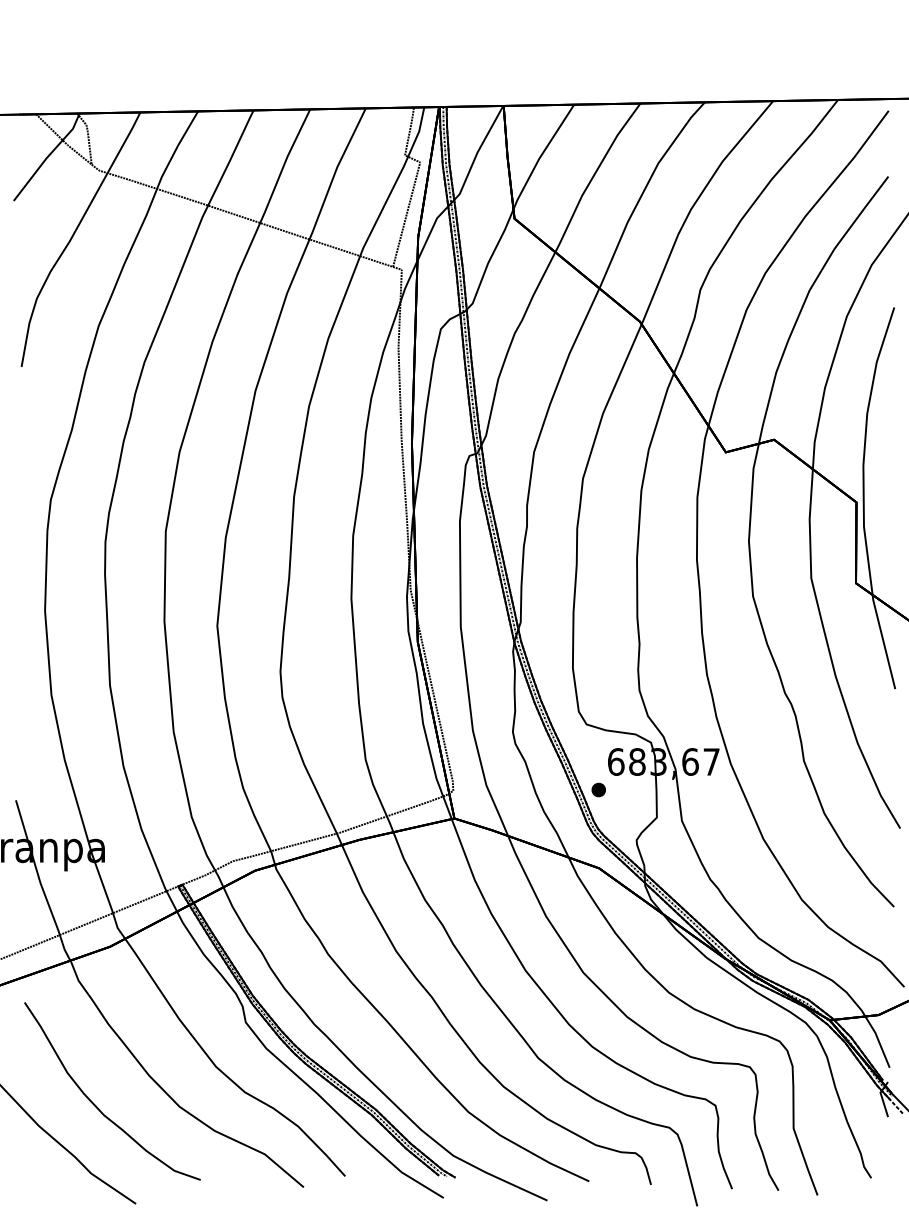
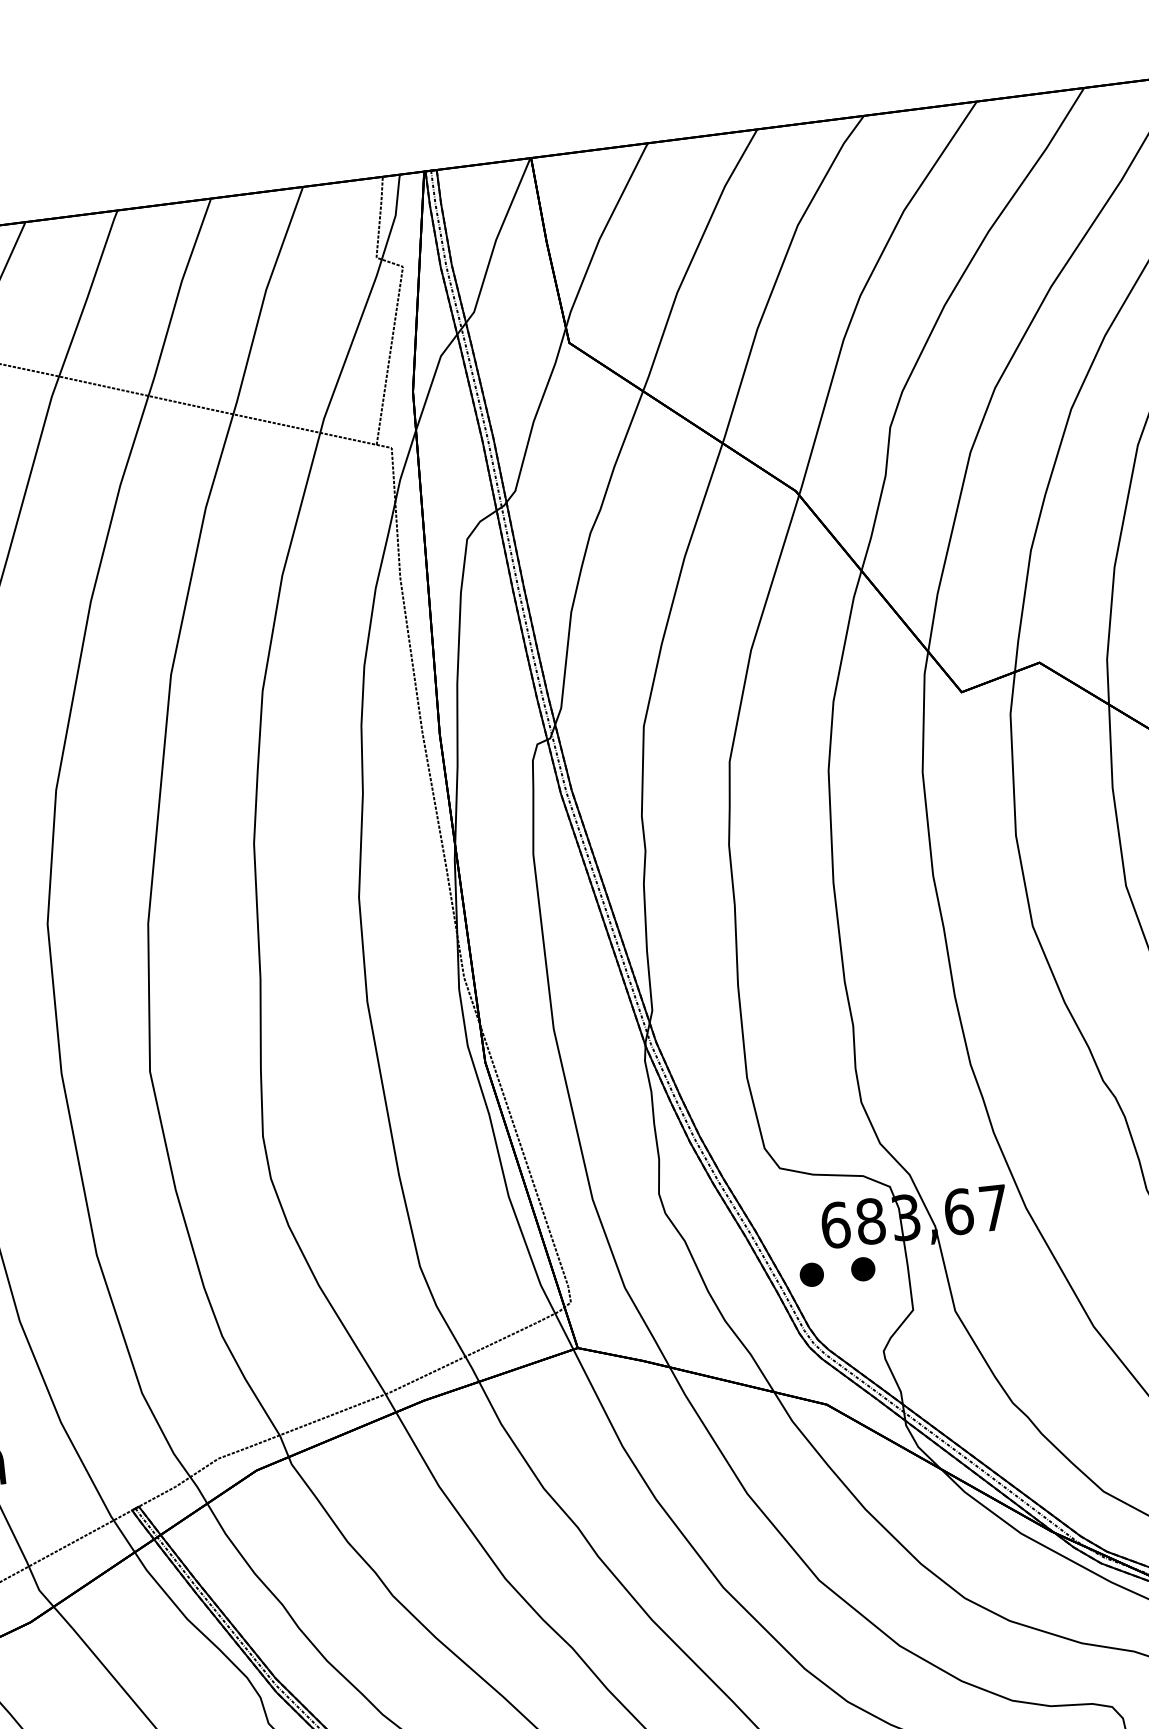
part: (629, 789) -> (862, 1268), added

